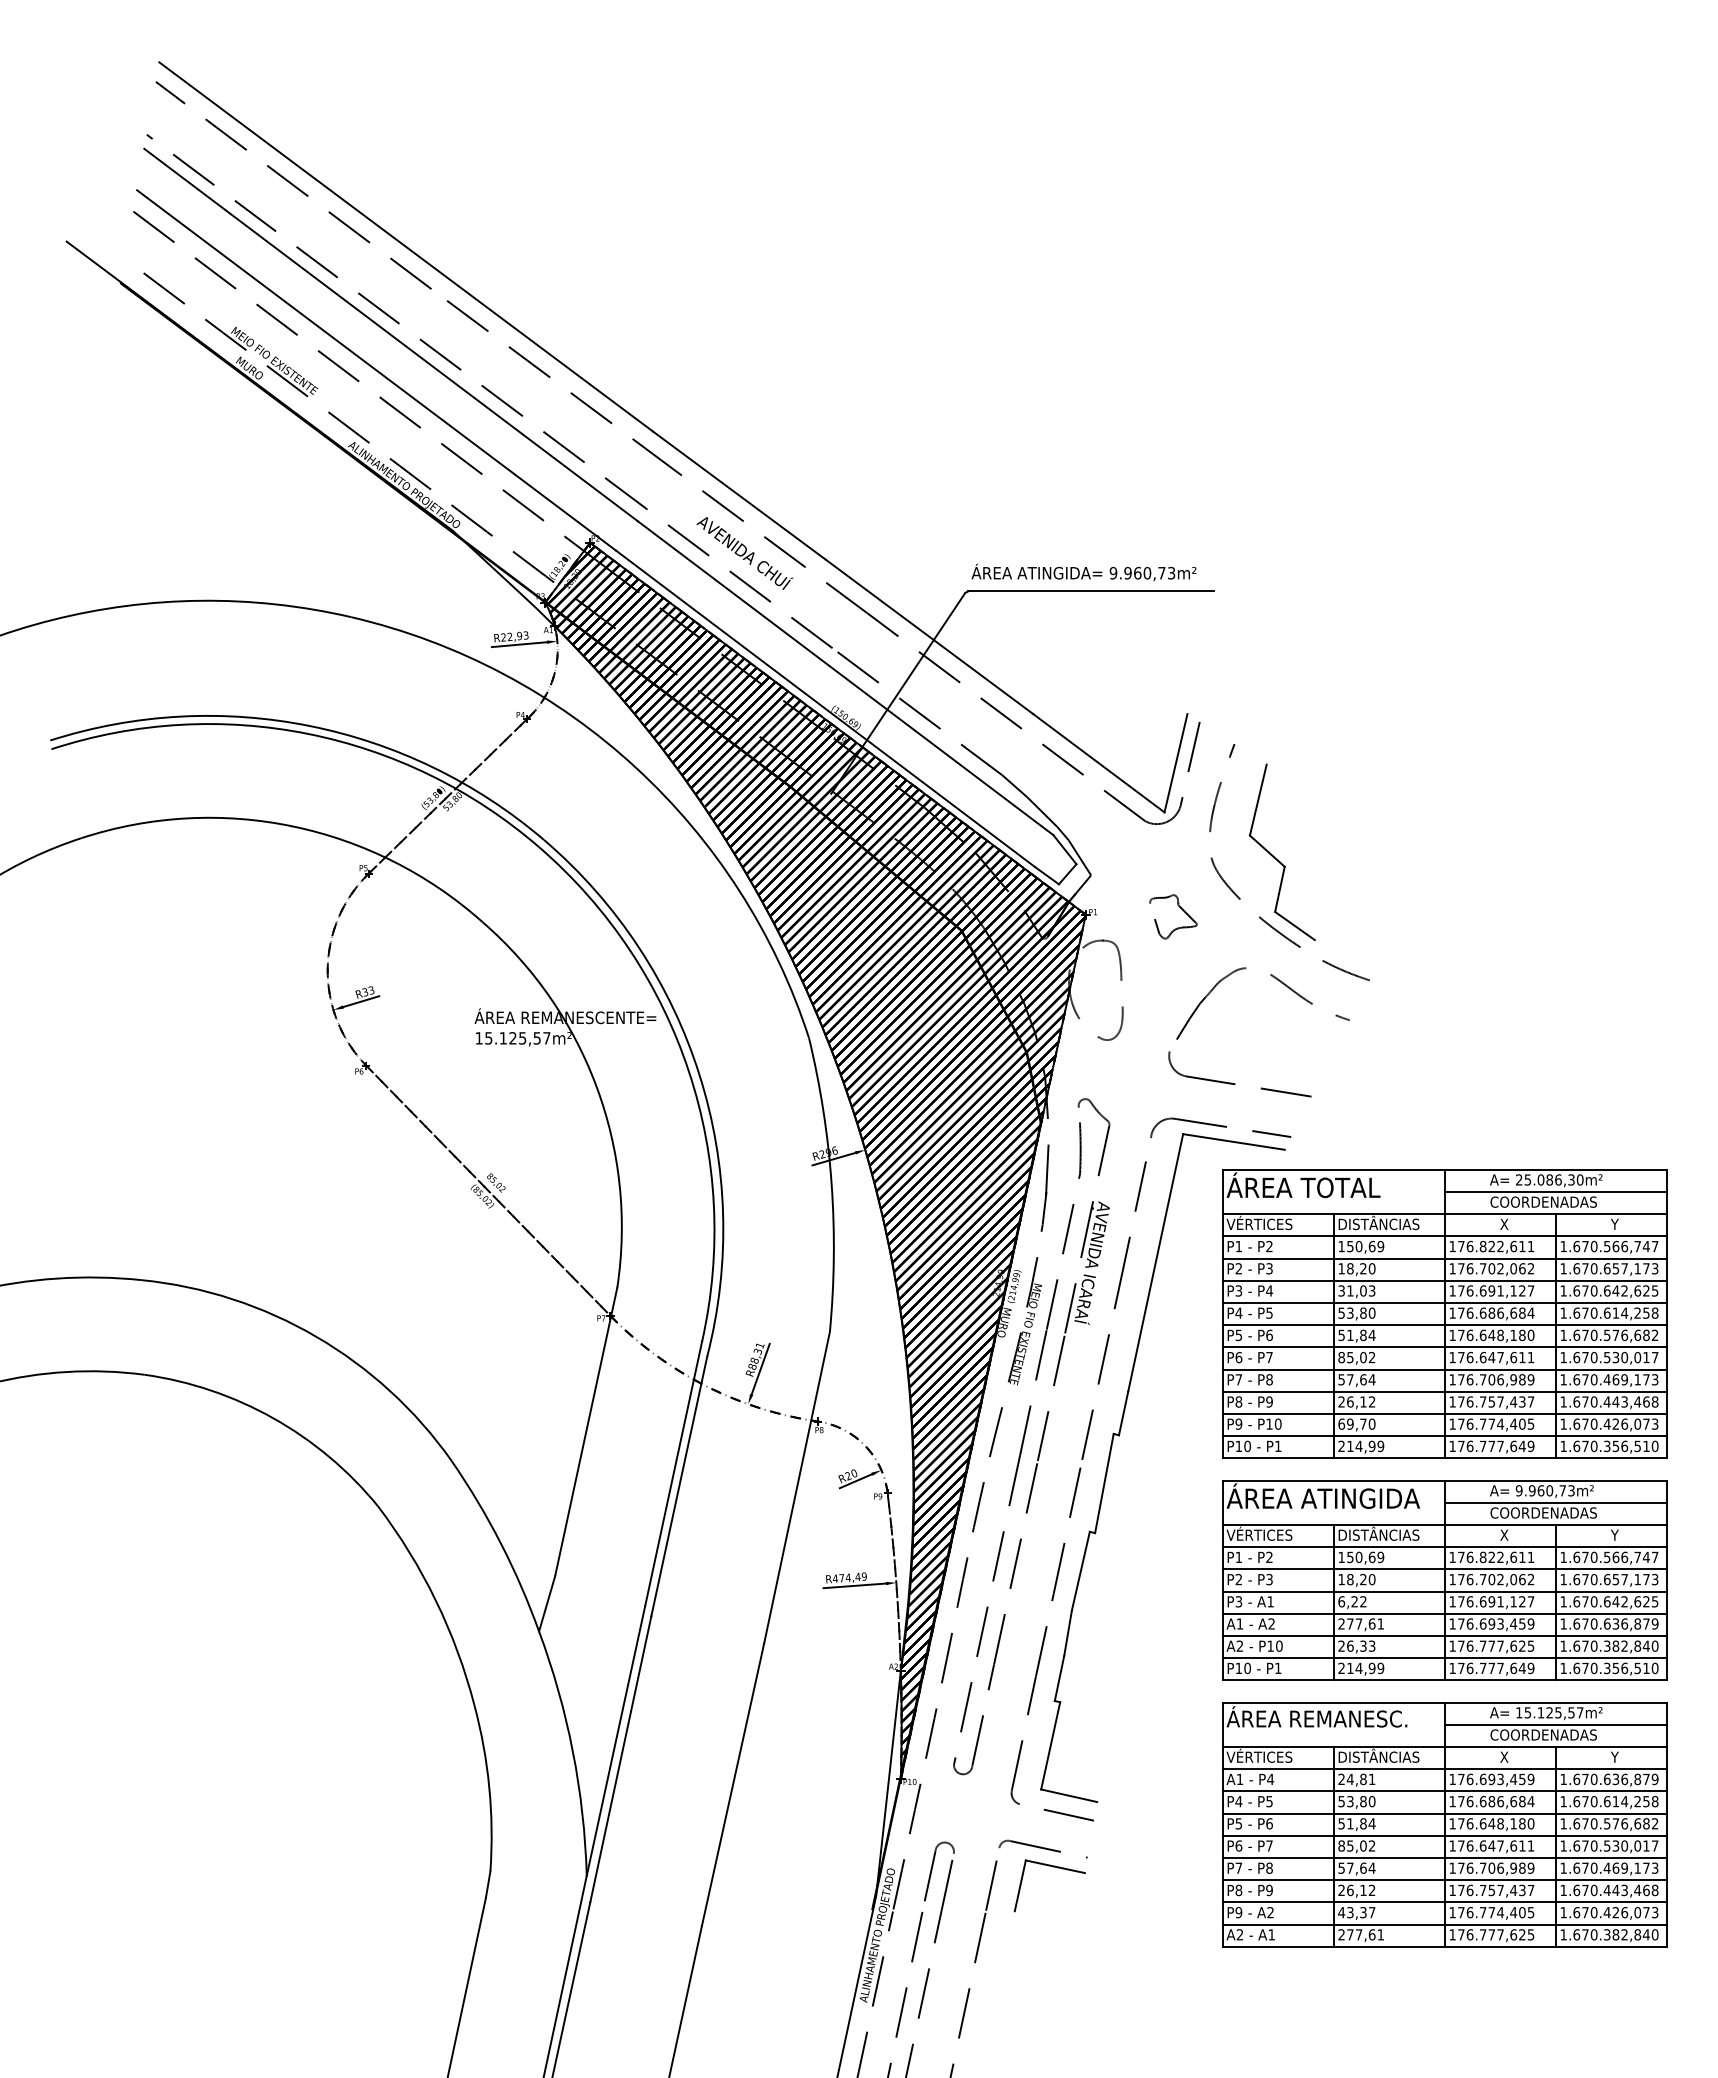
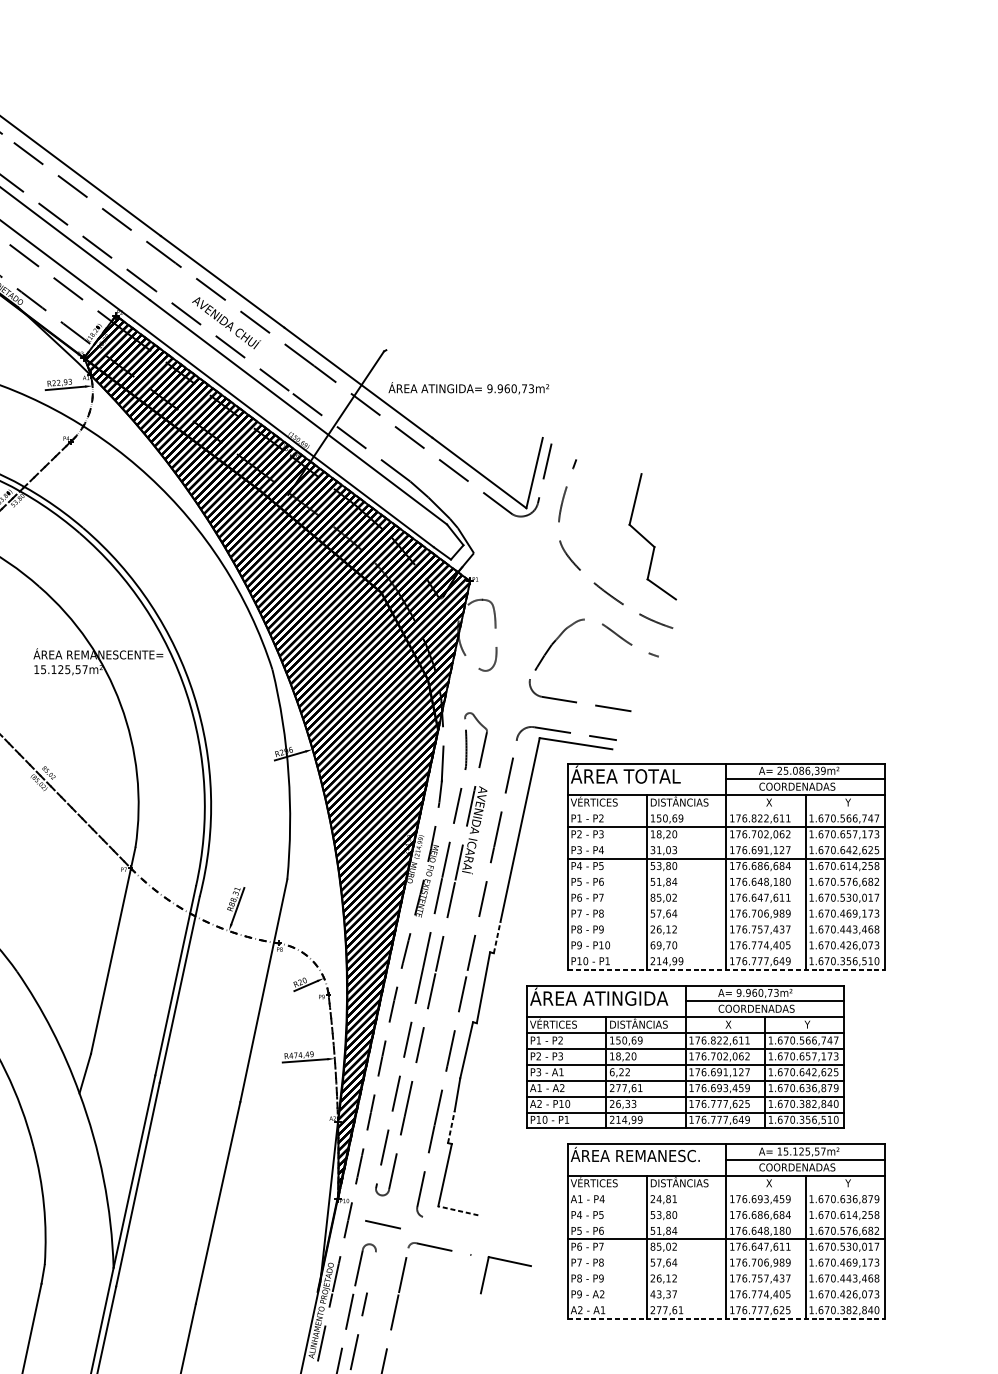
text: (1083, 572) -> (468, 388), moved
line: (1090, 591) -> (473, 350), removed
part: (1275, 857) -> (647, 540), moved
part: (1180, 908) -> (537, 576), removed
text: (1579, 1179) -> (822, 770), 25.086,30m² -> 25.086,39m²
line: (1444, 1236) -> (726, 811), removed
line: (1444, 1280) -> (726, 842), removed
line: (1444, 1325) -> (726, 874), removed
line: (1444, 1347) -> (726, 890), removed
line: (1444, 1369) -> (726, 906), removed
line: (1444, 1391) -> (726, 921), removed
line: (1123, 1412) -> (497, 936), solid -> dashed
line: (1444, 1413) -> (726, 937), removed
line: (1444, 1436) -> (726, 954), removed
line: (1445, 1458) -> (727, 969), solid -> dashed
part: (1444, 1580) -> (685, 1057), moved
line: (1059, 1678) -> (451, 1127), solid -> dashed
line: (1444, 1769) -> (726, 1192), removed
line: (1444, 1791) -> (726, 1207), removed
line: (1069, 1795) -> (458, 1210), solid -> dashed
line: (1444, 1813) -> (726, 1223), removed
line: (1068, 1814) -> (382, 1224), moved
line: (1444, 1858) -> (726, 1255), removed
part: (1052, 1867) -> (507, 1262), moved
line: (1444, 1880) -> (726, 1271), removed
line: (947, 1881) -> (371, 1272), removed
line: (1444, 1902) -> (726, 1287), removed
line: (1444, 1924) -> (726, 1302), removed
line: (1445, 1946) -> (727, 1318), solid -> dashed

